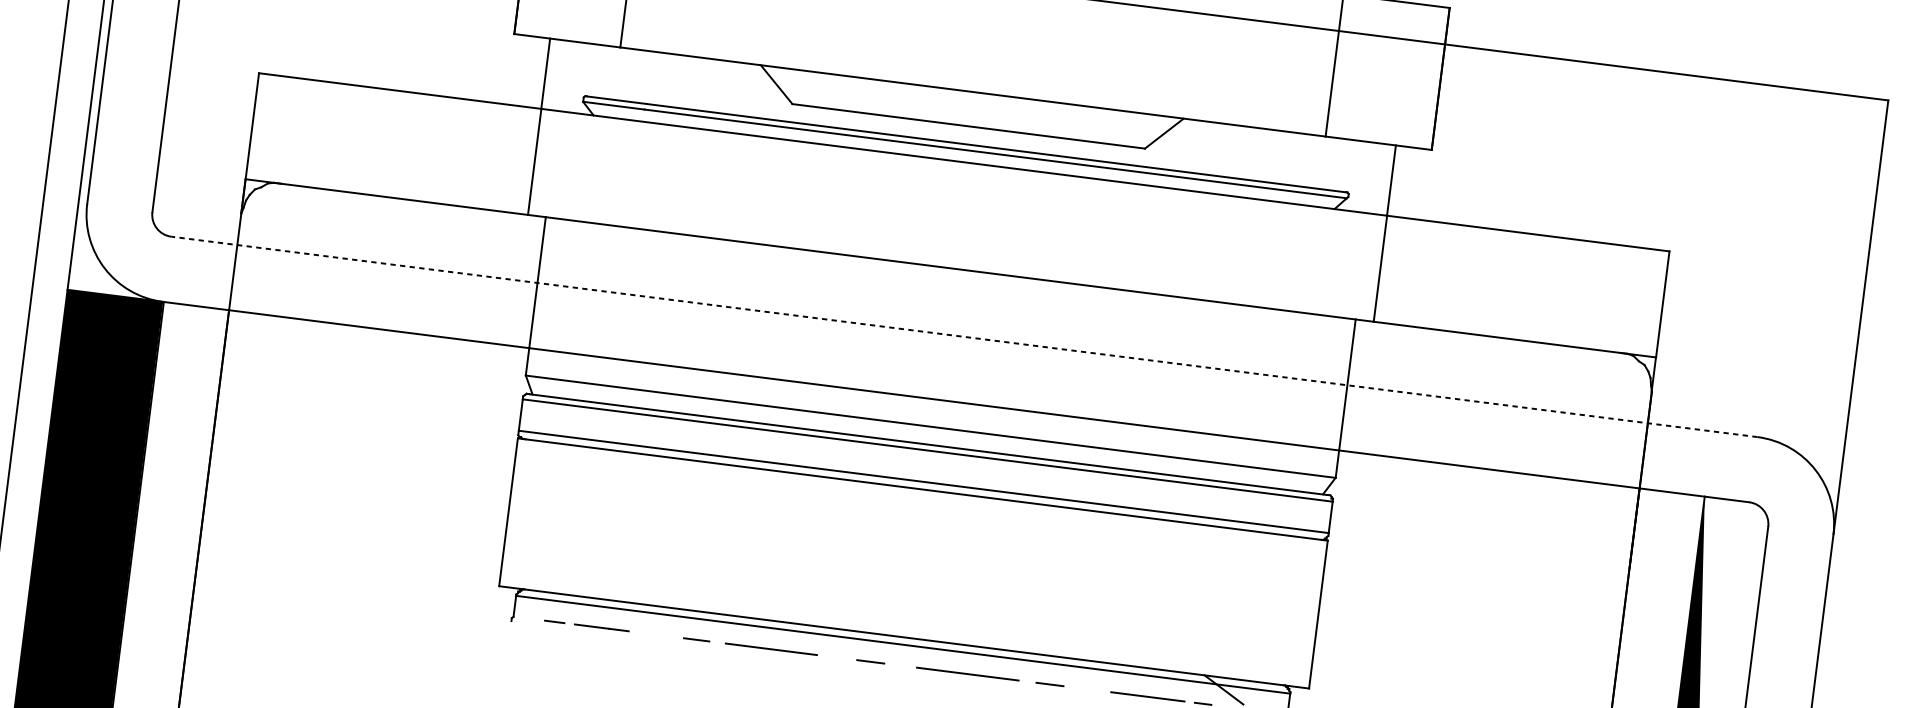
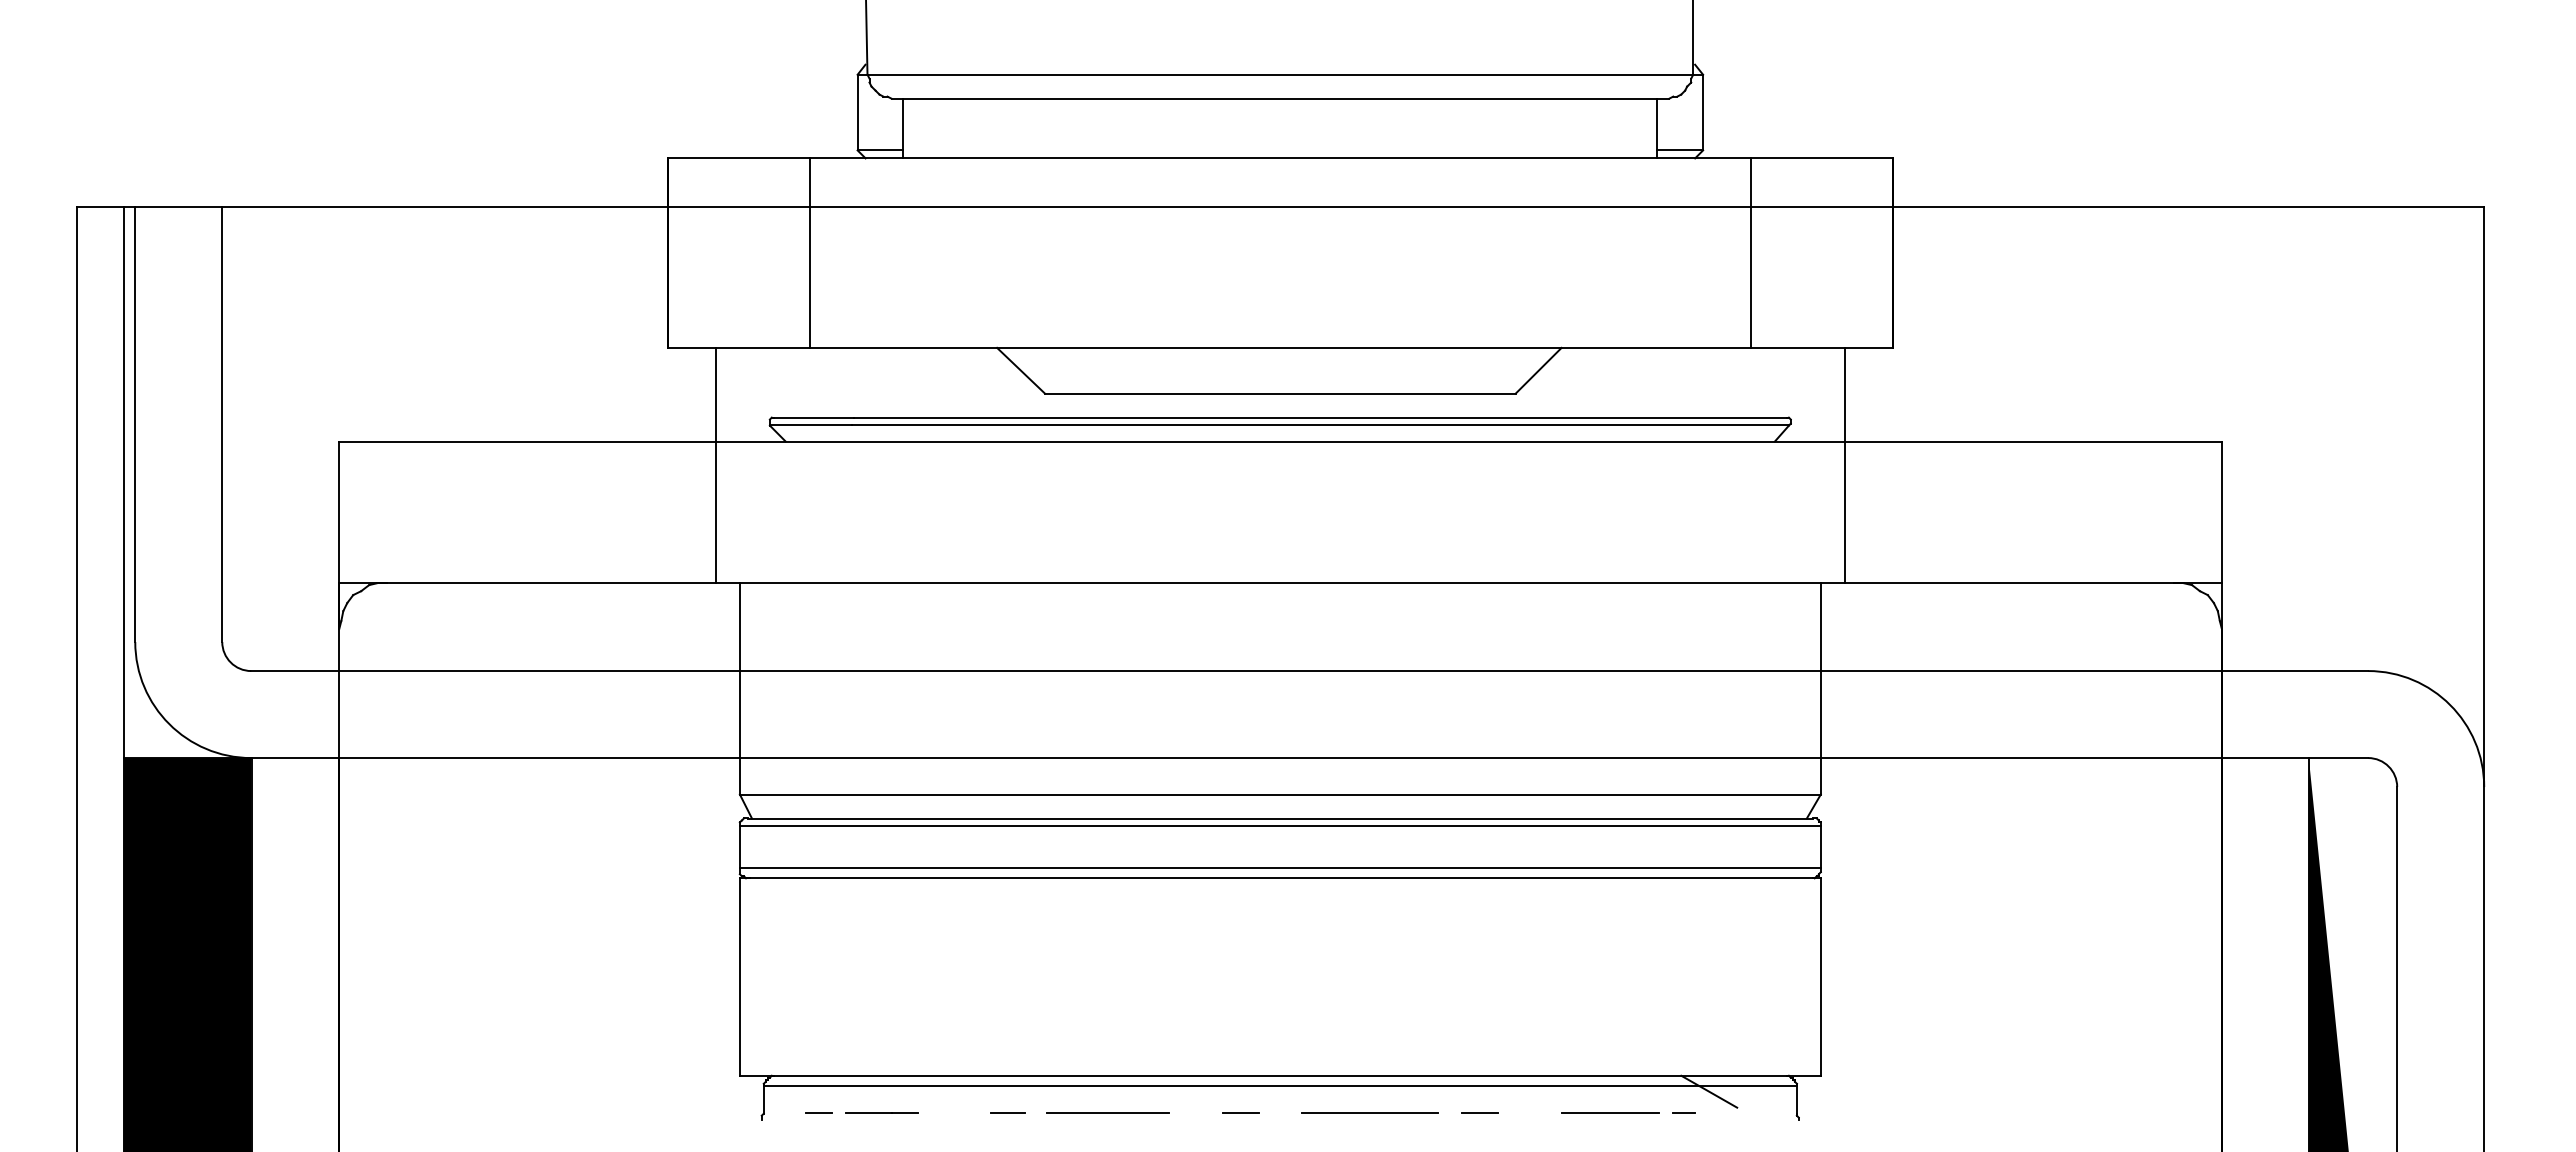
line: (964, 337) -> (1309, 671), dashed -> solid

